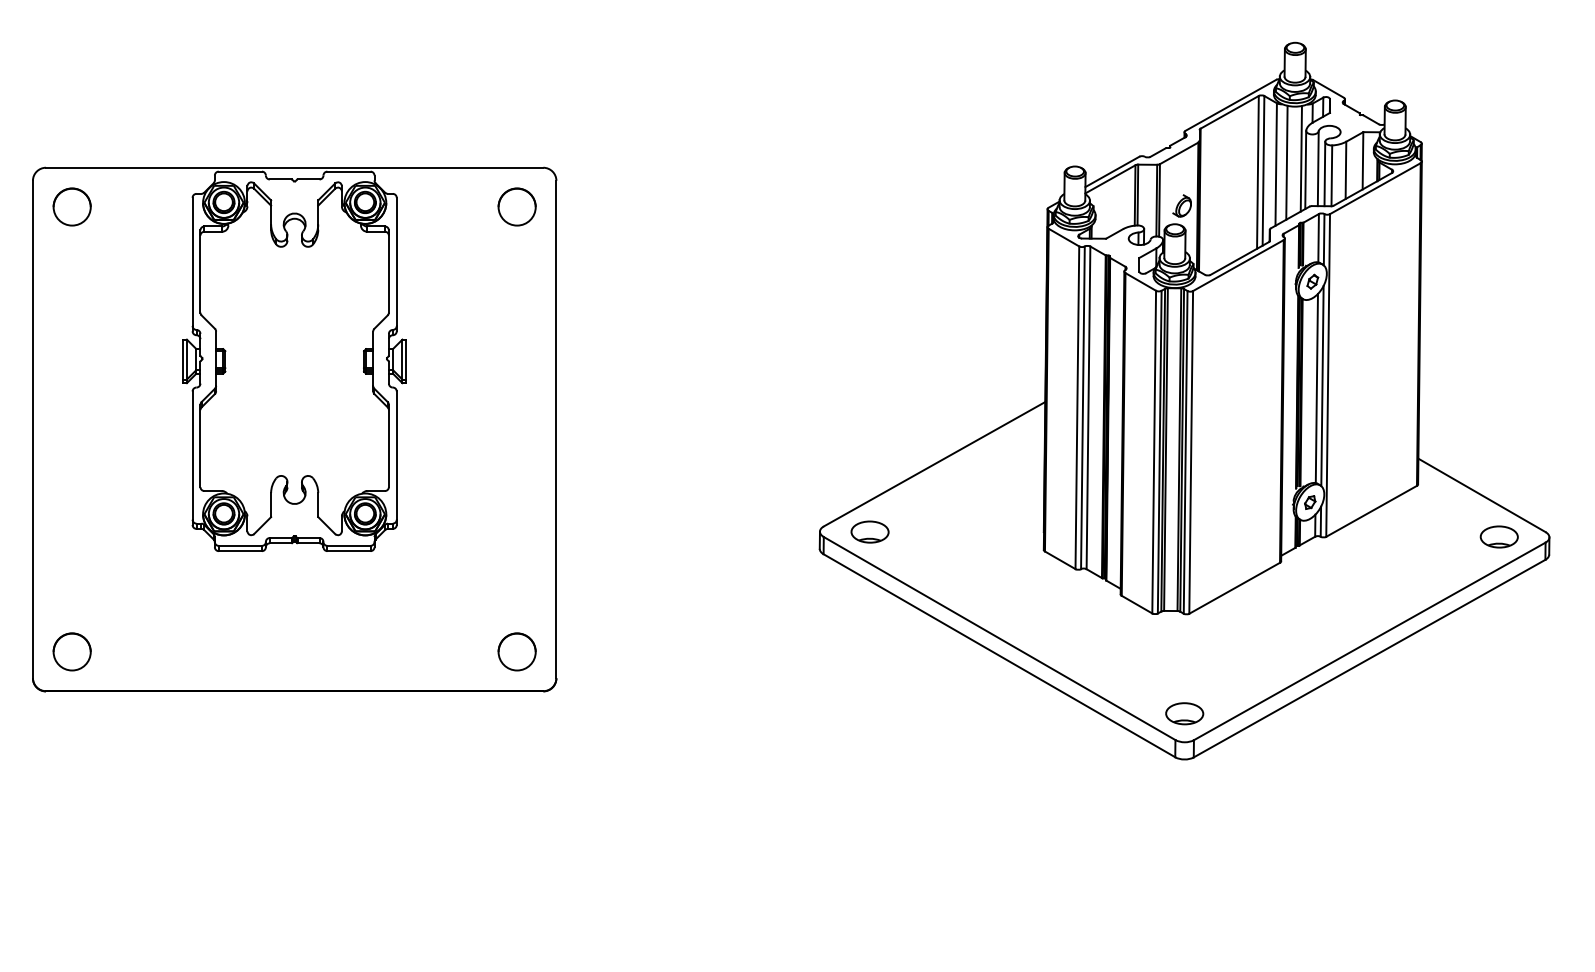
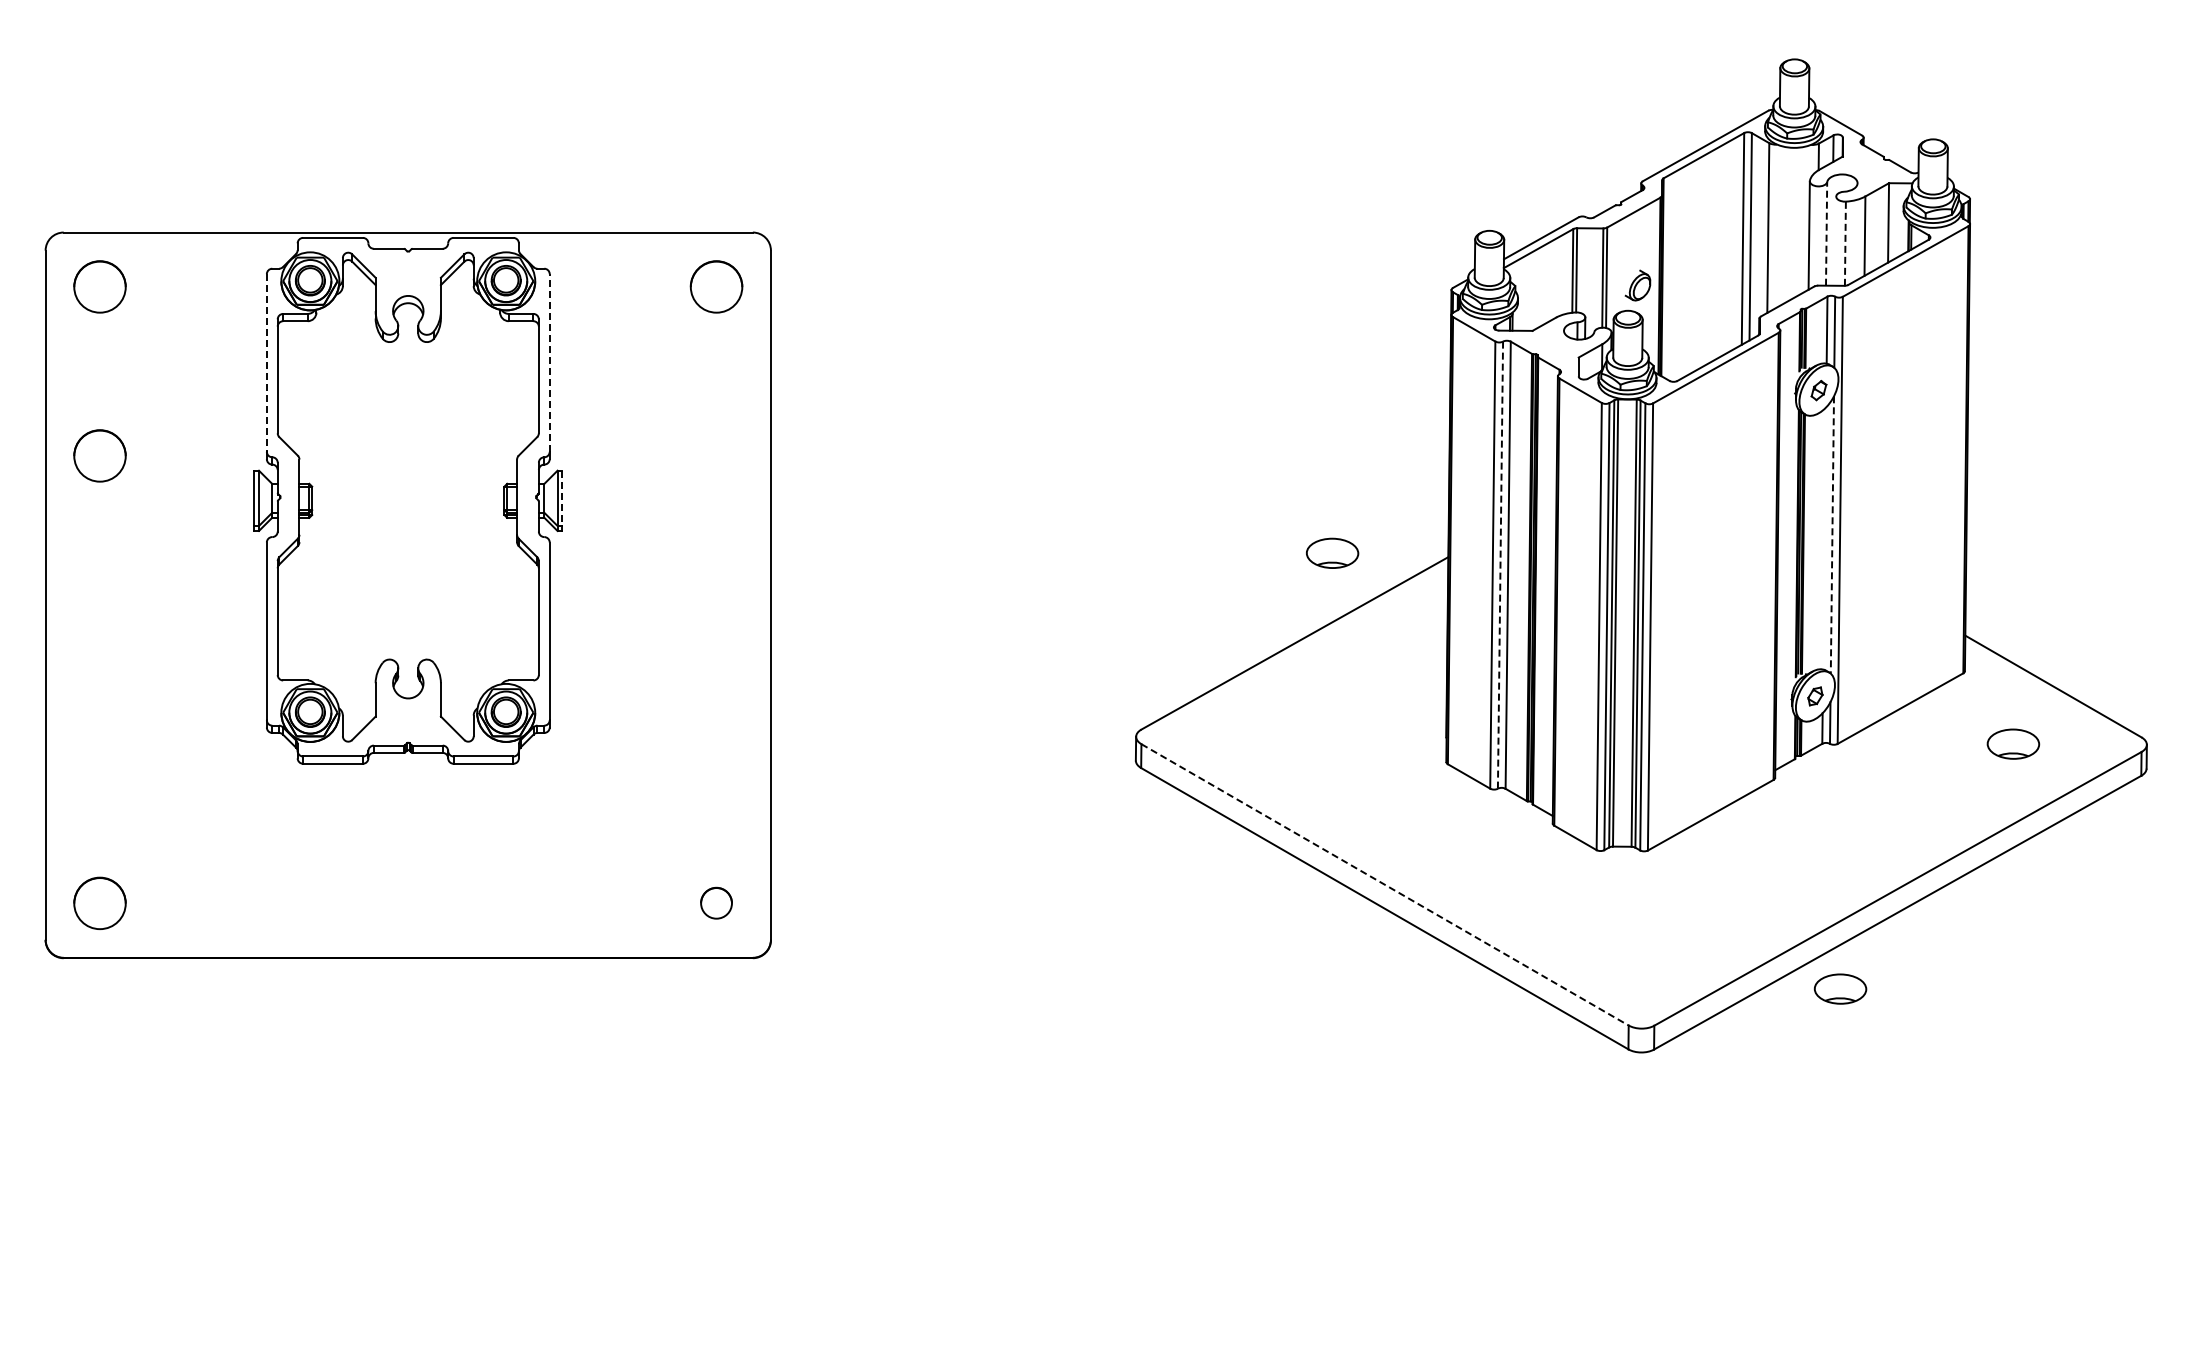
line: (1301, 158) -> (1803, 219), removed
line: (1287, 162) -> (1783, 225), removed
line: (1318, 168) -> (1826, 233), solid -> dashed
line: (1324, 173) -> (1835, 240), removed
line: (1331, 175) -> (1845, 243), solid -> dashed
line: (192, 262) -> (266, 363), solid -> dashed
line: (396, 262) -> (549, 363), solid -> dashed
part: (71, 328) -> (99, 455), added
line: (405, 359) -> (562, 498), solid -> dashed
line: (1322, 385) -> (1832, 534), solid -> dashed
line: (1316, 388) -> (1824, 538), removed
line: (1082, 408) -> (1500, 565), solid -> dashed
part: (870, 531) -> (1332, 552), moved
part: (1499, 536) -> (2013, 743), moved
line: (999, 639) -> (1385, 885), solid -> dashed
part: (517, 651) -> (716, 902), size x0.6
part: (1184, 713) -> (1840, 988), moved

